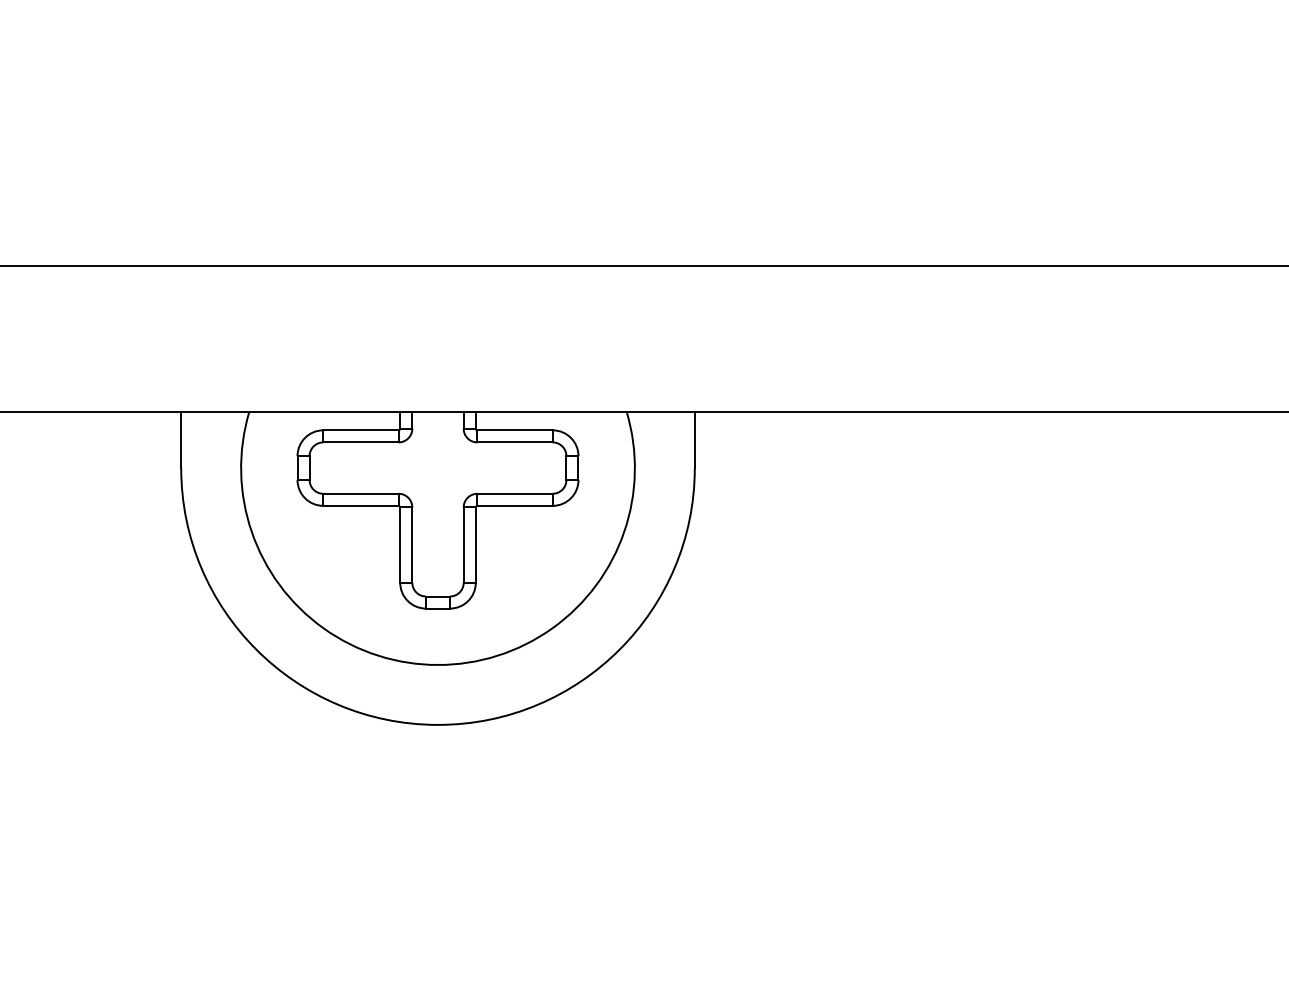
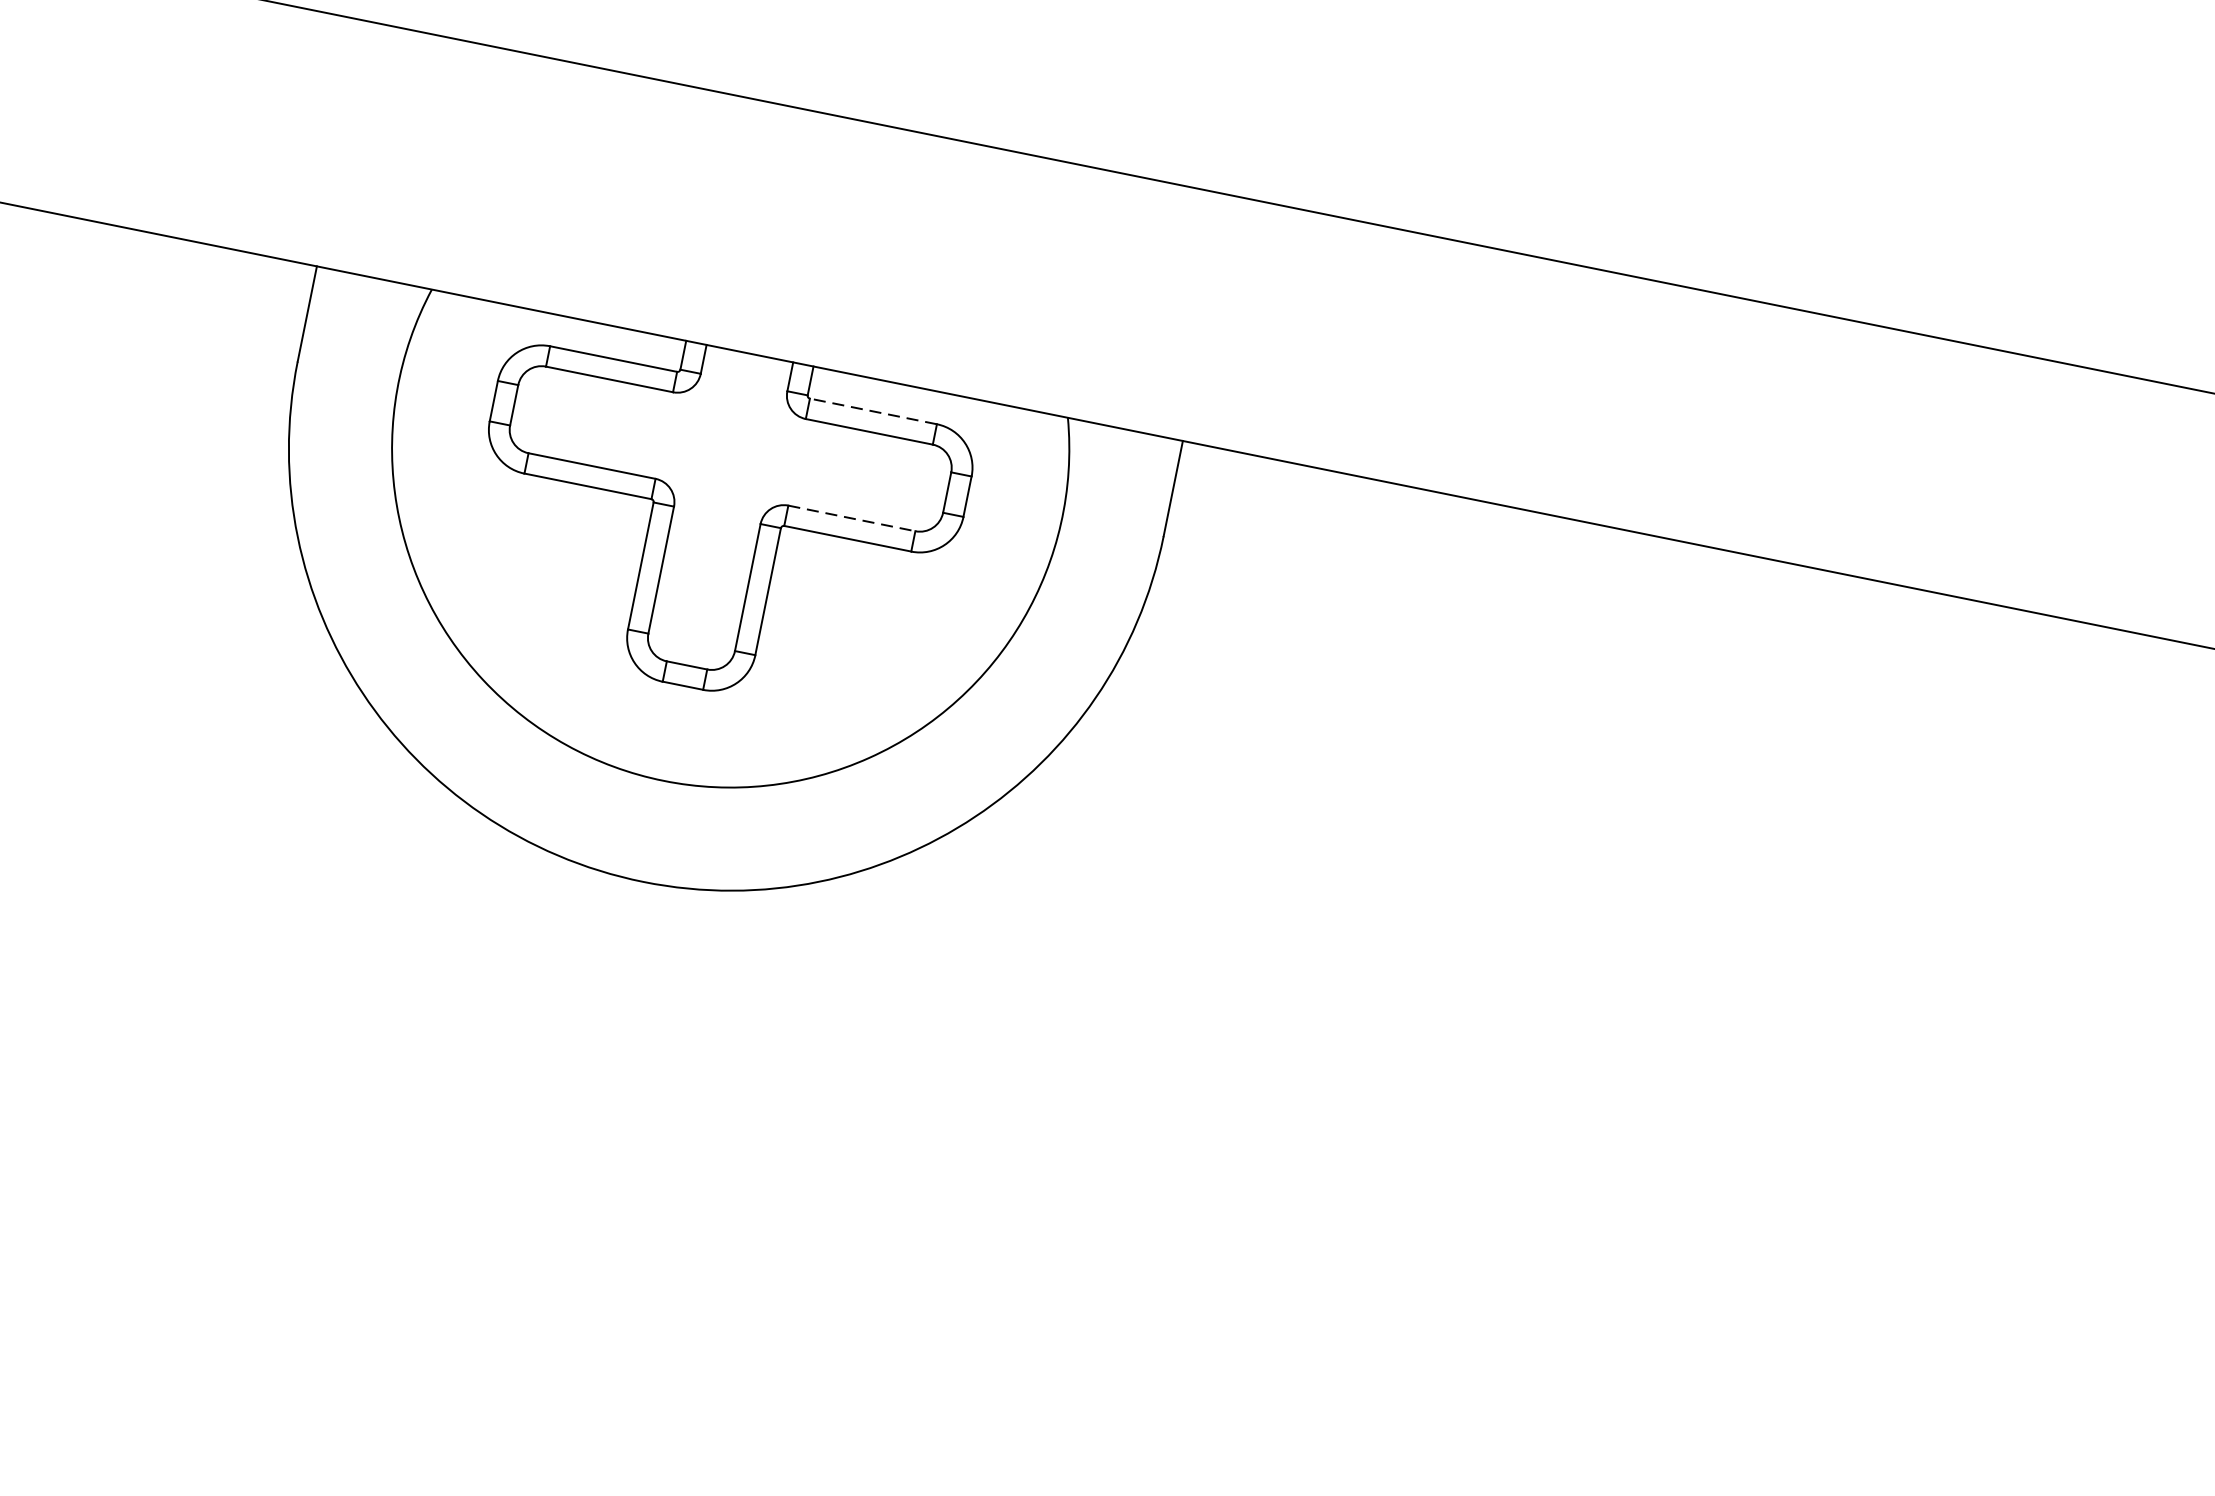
line: (515, 430) -> (874, 411), solid -> dashed
line: (515, 493) -> (852, 518), solid -> dashed

